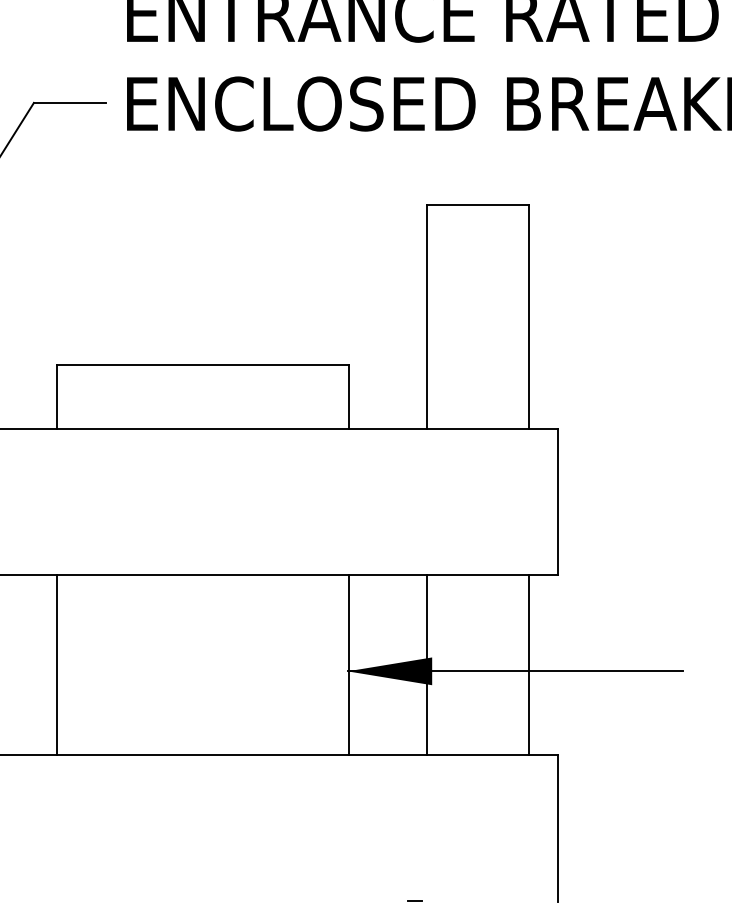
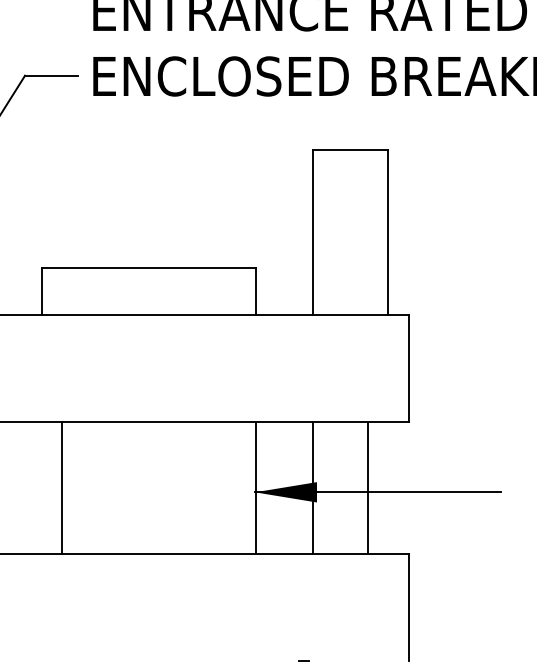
line: (56, 665) -> (61, 488), moved
line: (528, 665) -> (367, 488), moved

